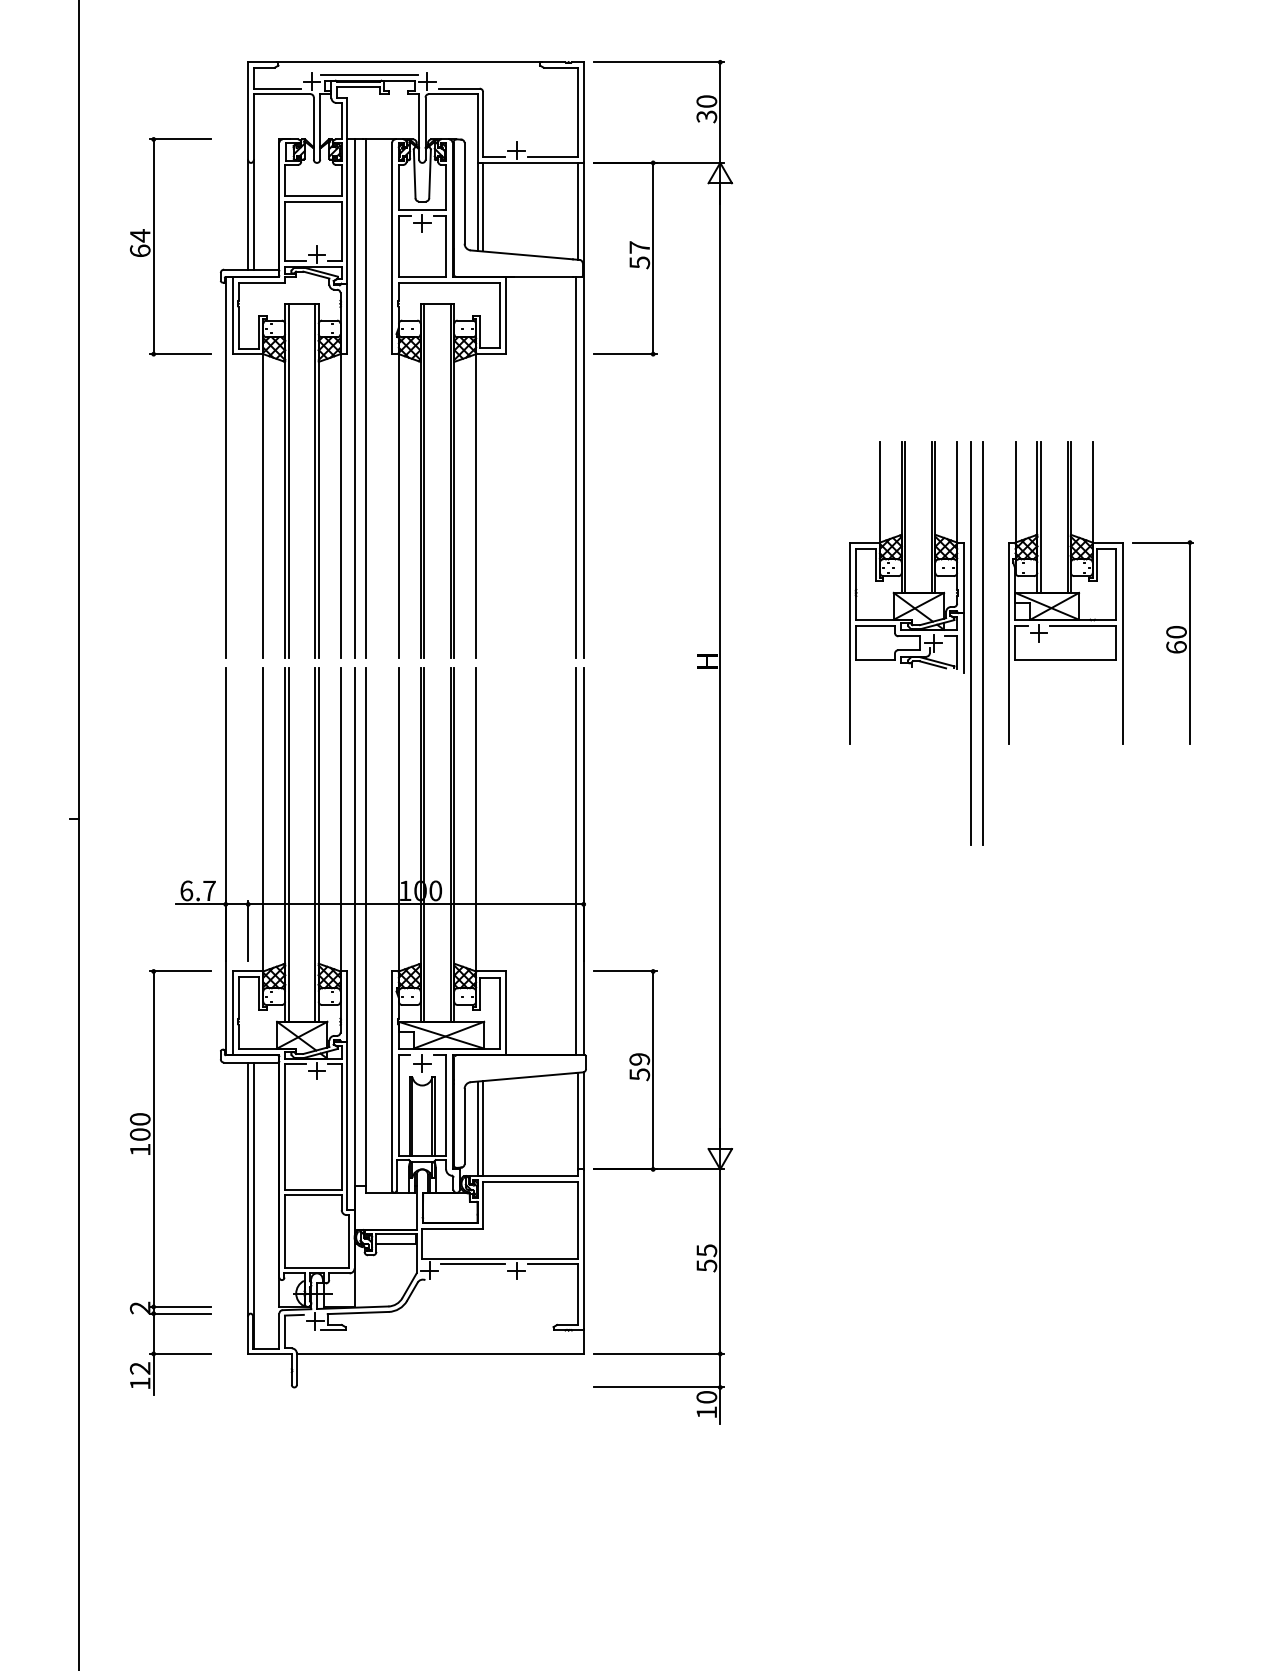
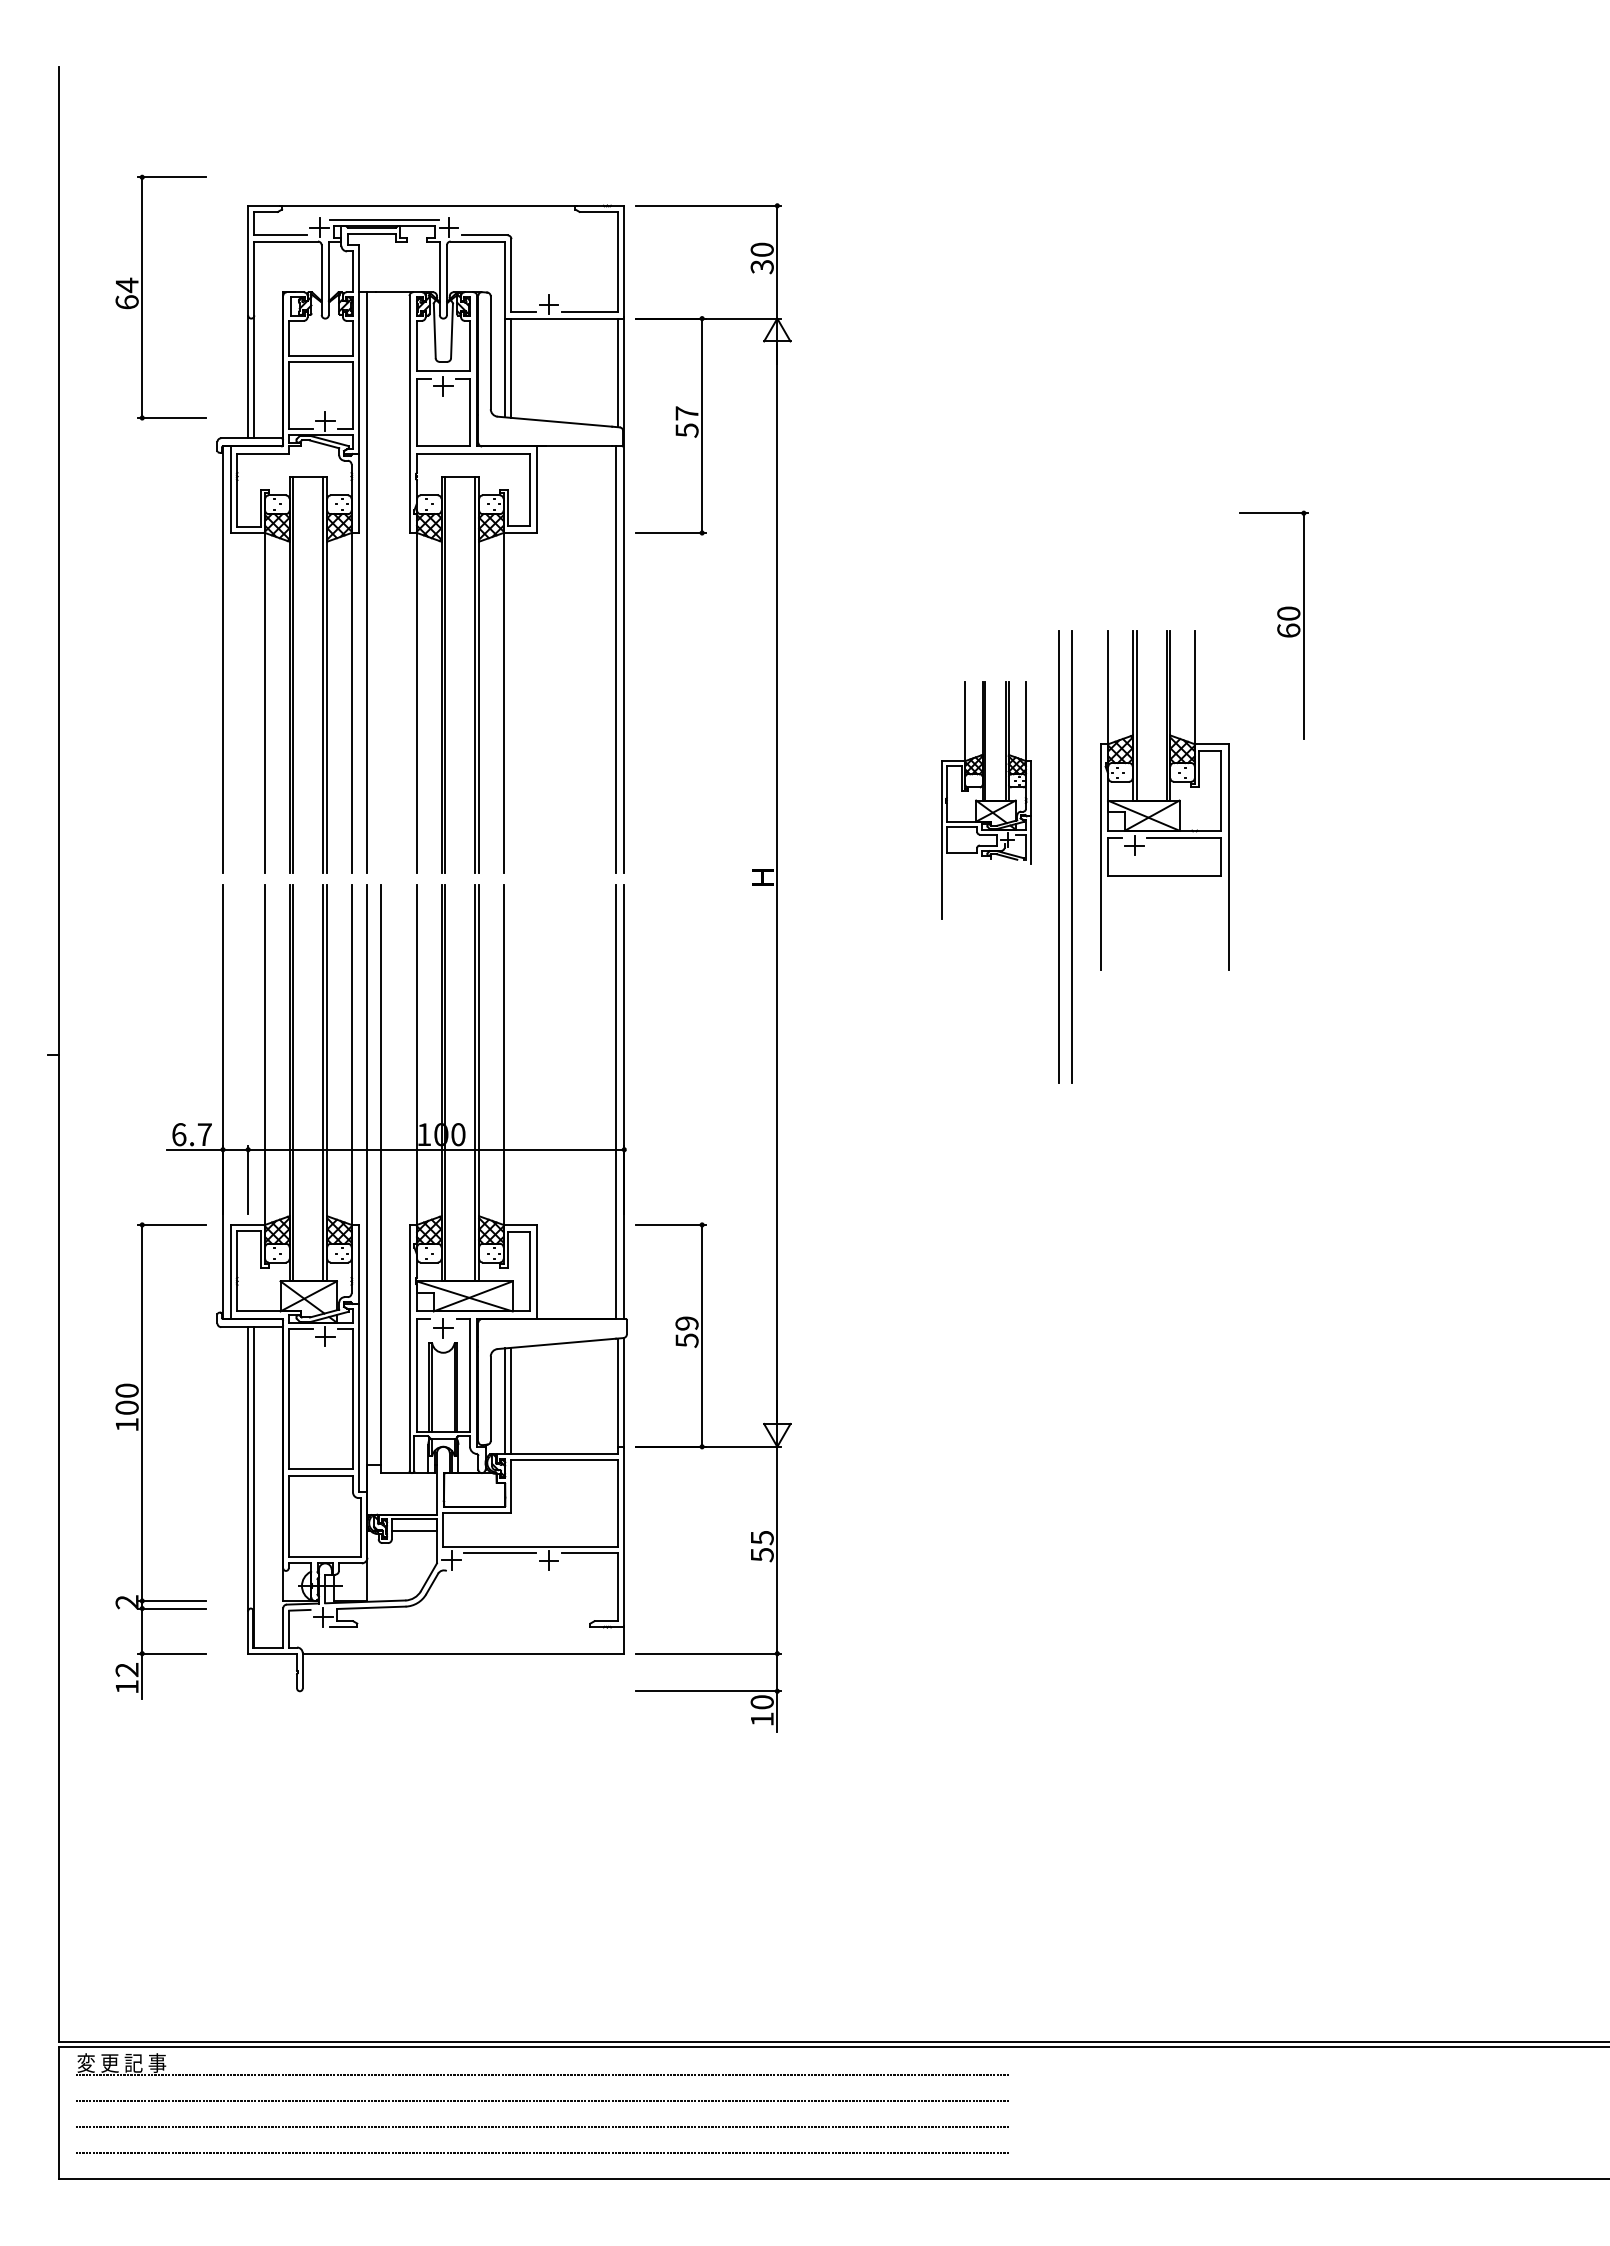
part: (153, 246) -> (142, 297), moved
line: (366, 398) -> (380, 582), removed
part: (906, 592) -> (986, 800), size x0.7
part: (1162, 641) -> (1273, 624), moved

